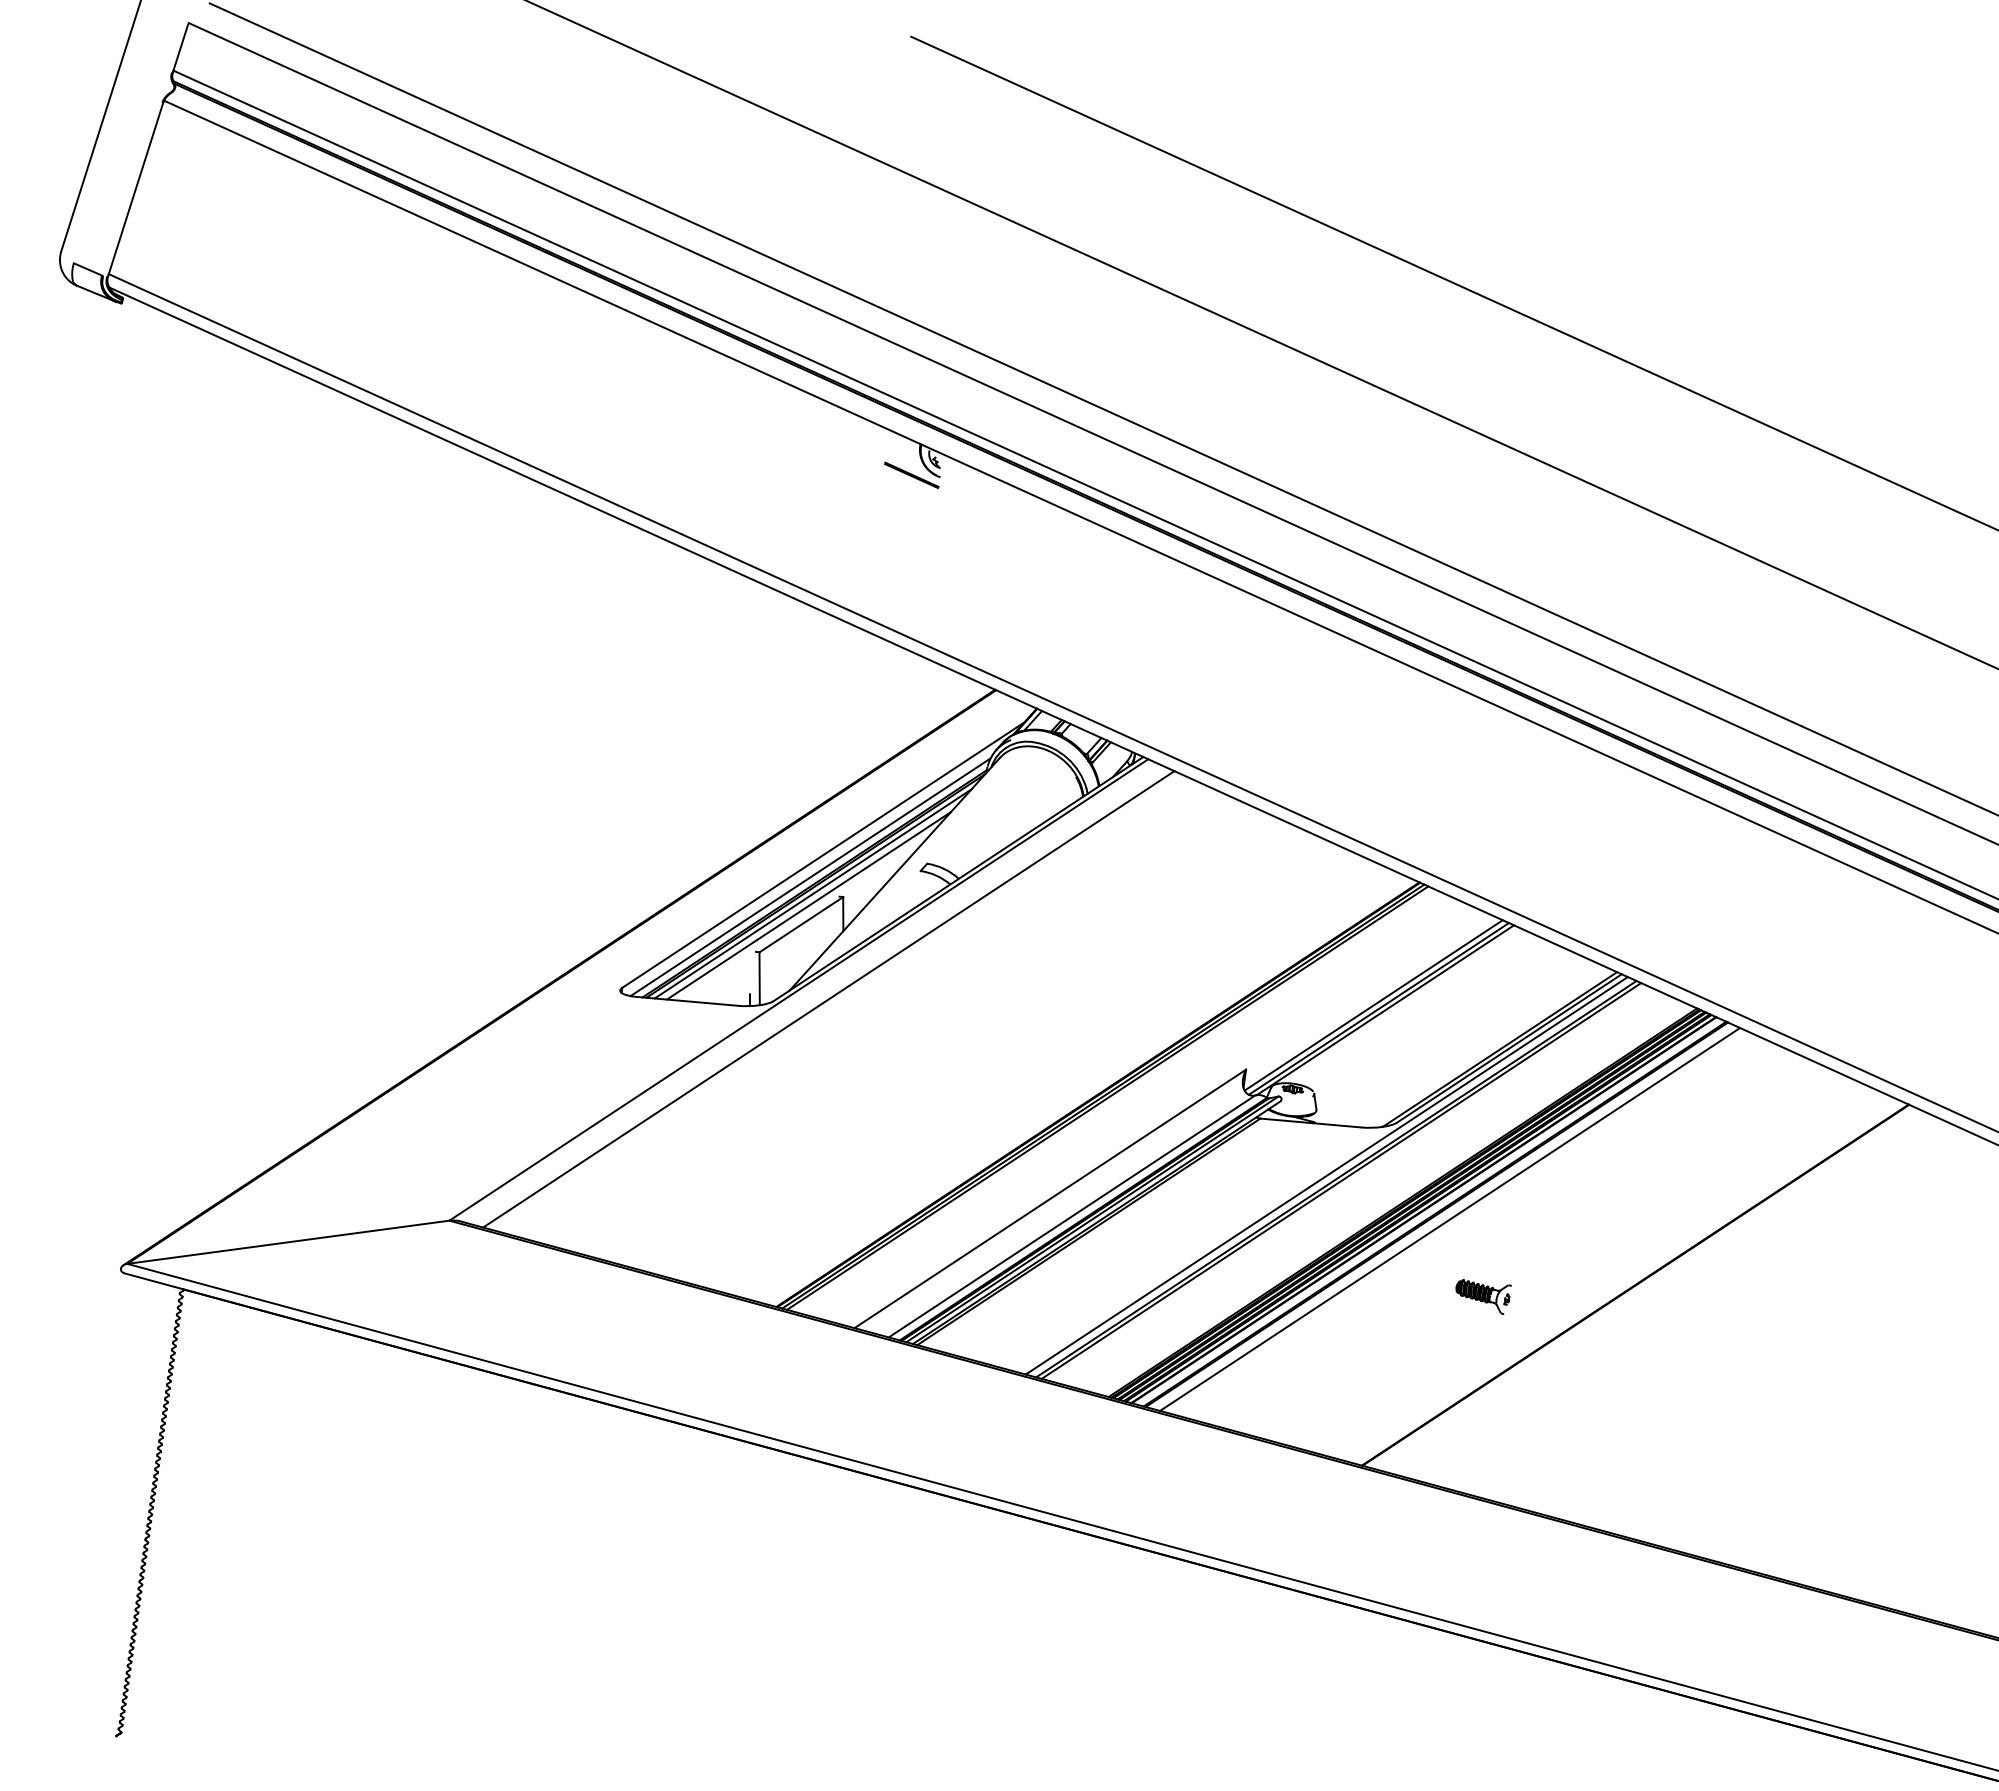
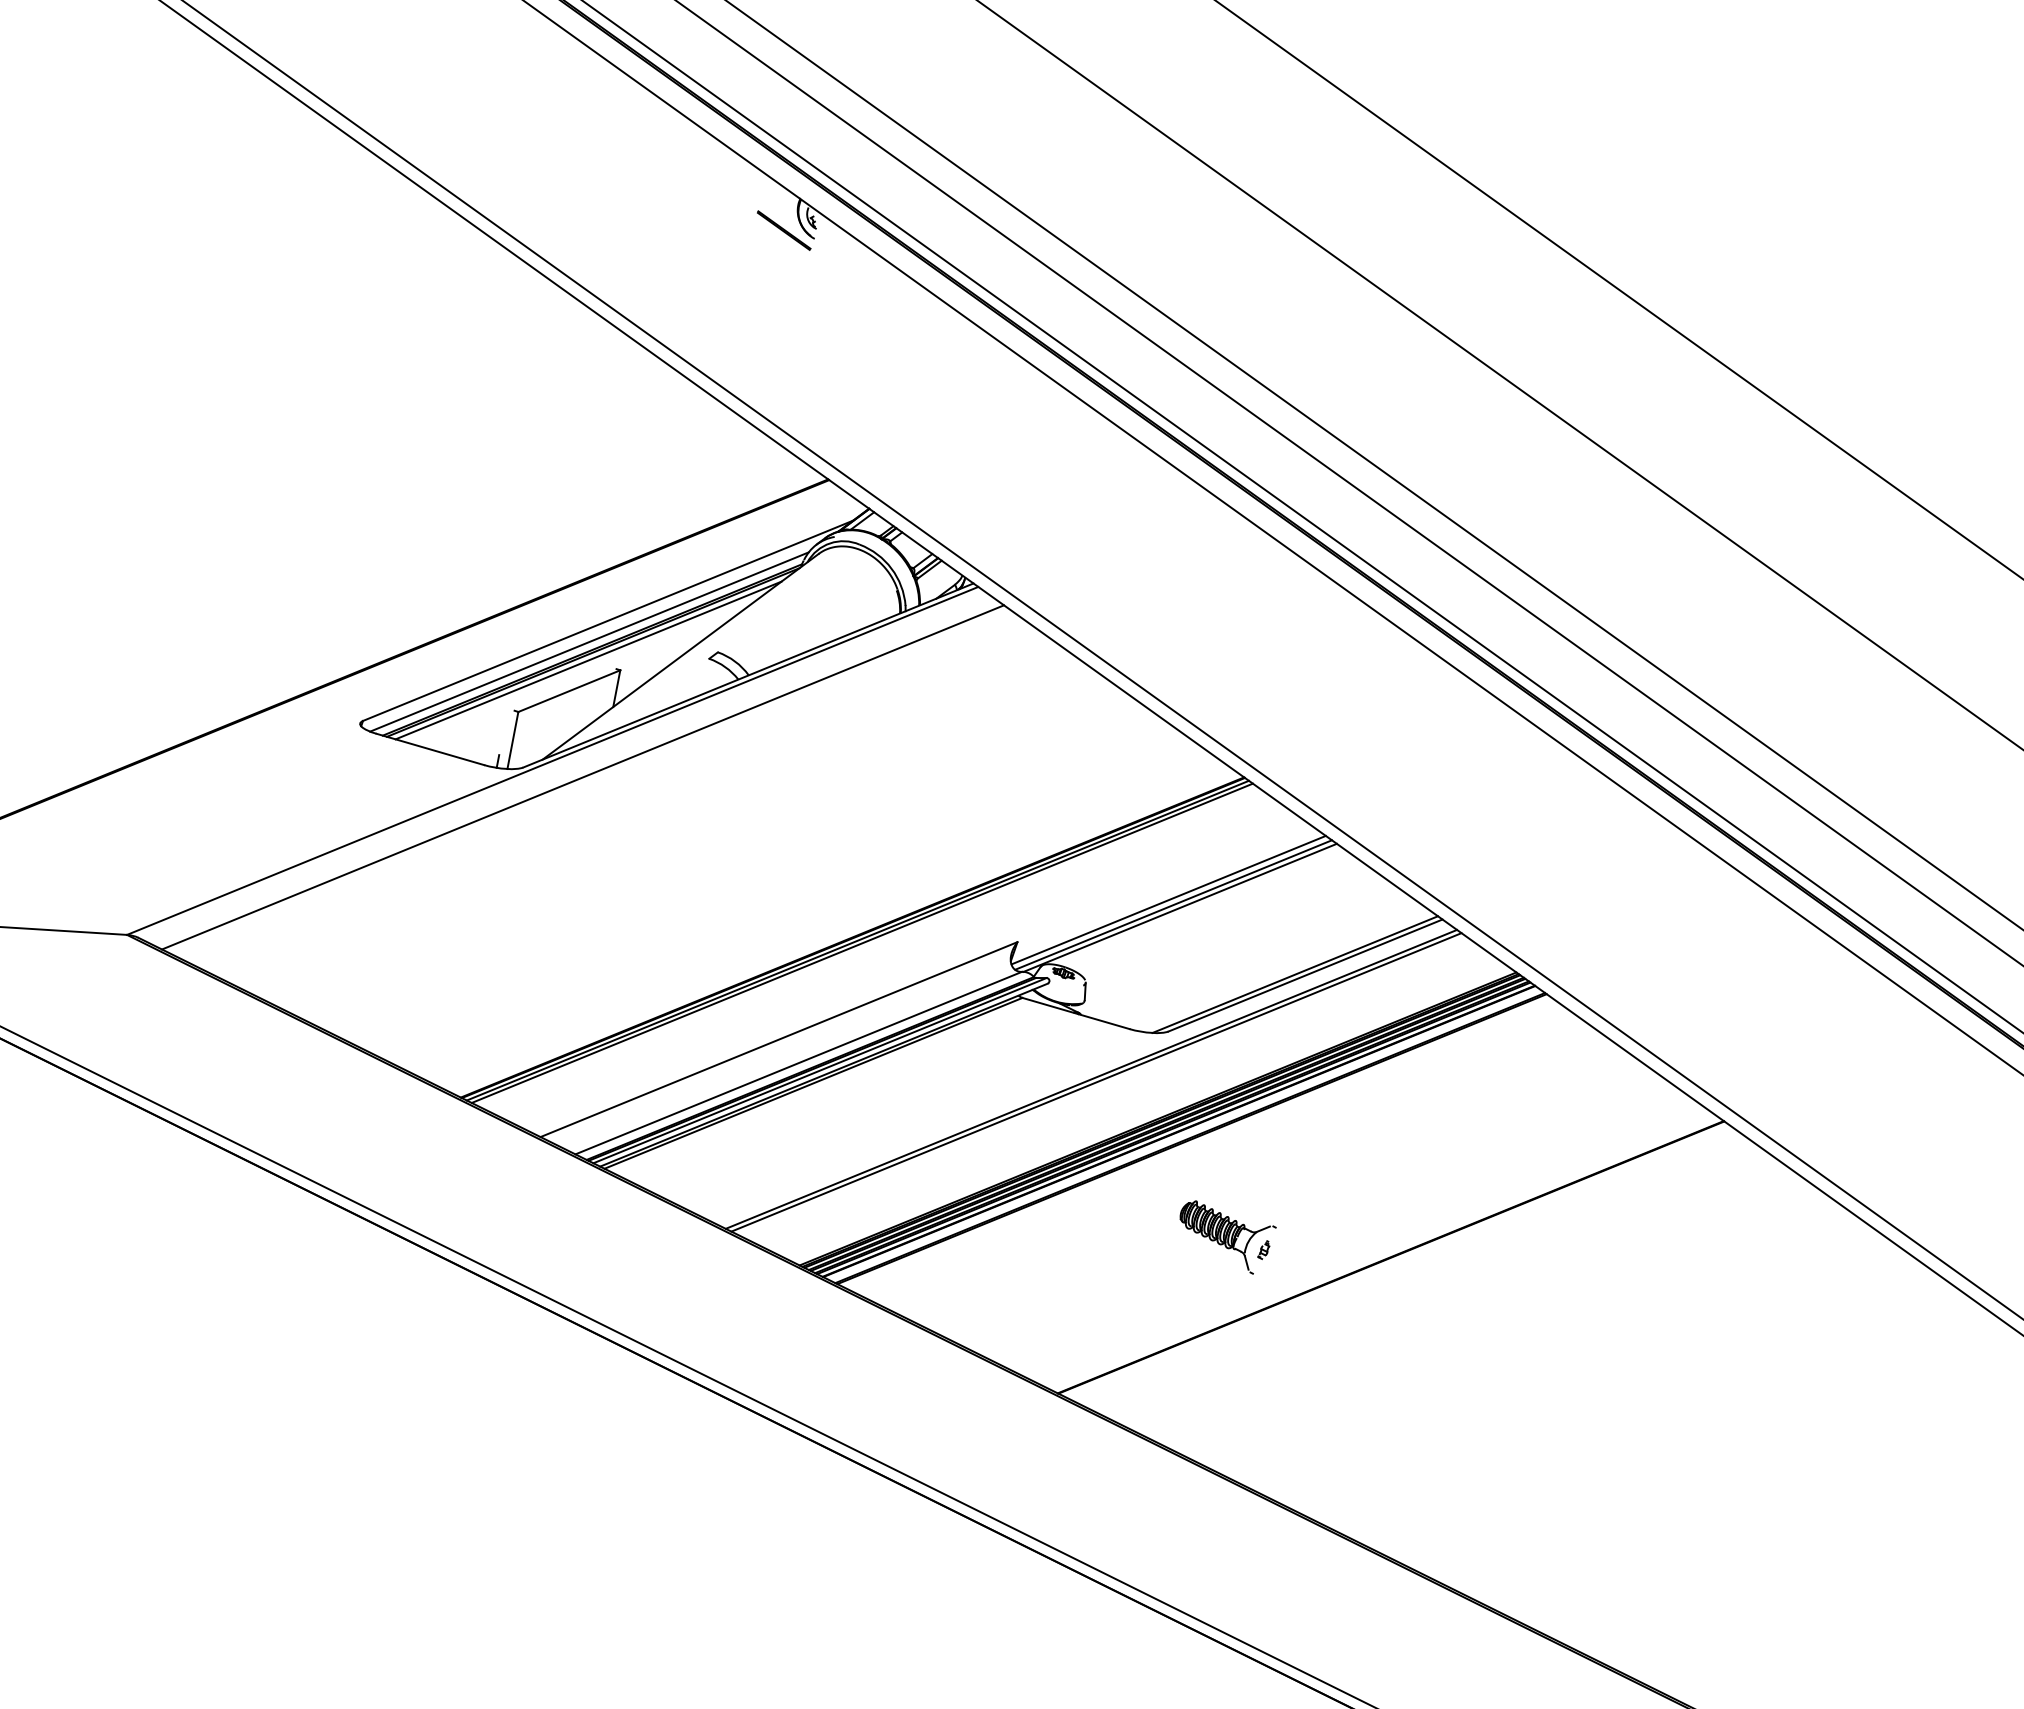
line: (808, 905) -> (581, 671), removed
line: (1326, 1175) -> (1081, 1073), removed
line: (1450, 1219) -> (1205, 1147), removed
part: (1483, 1296) -> (1224, 1237), size x1.6

